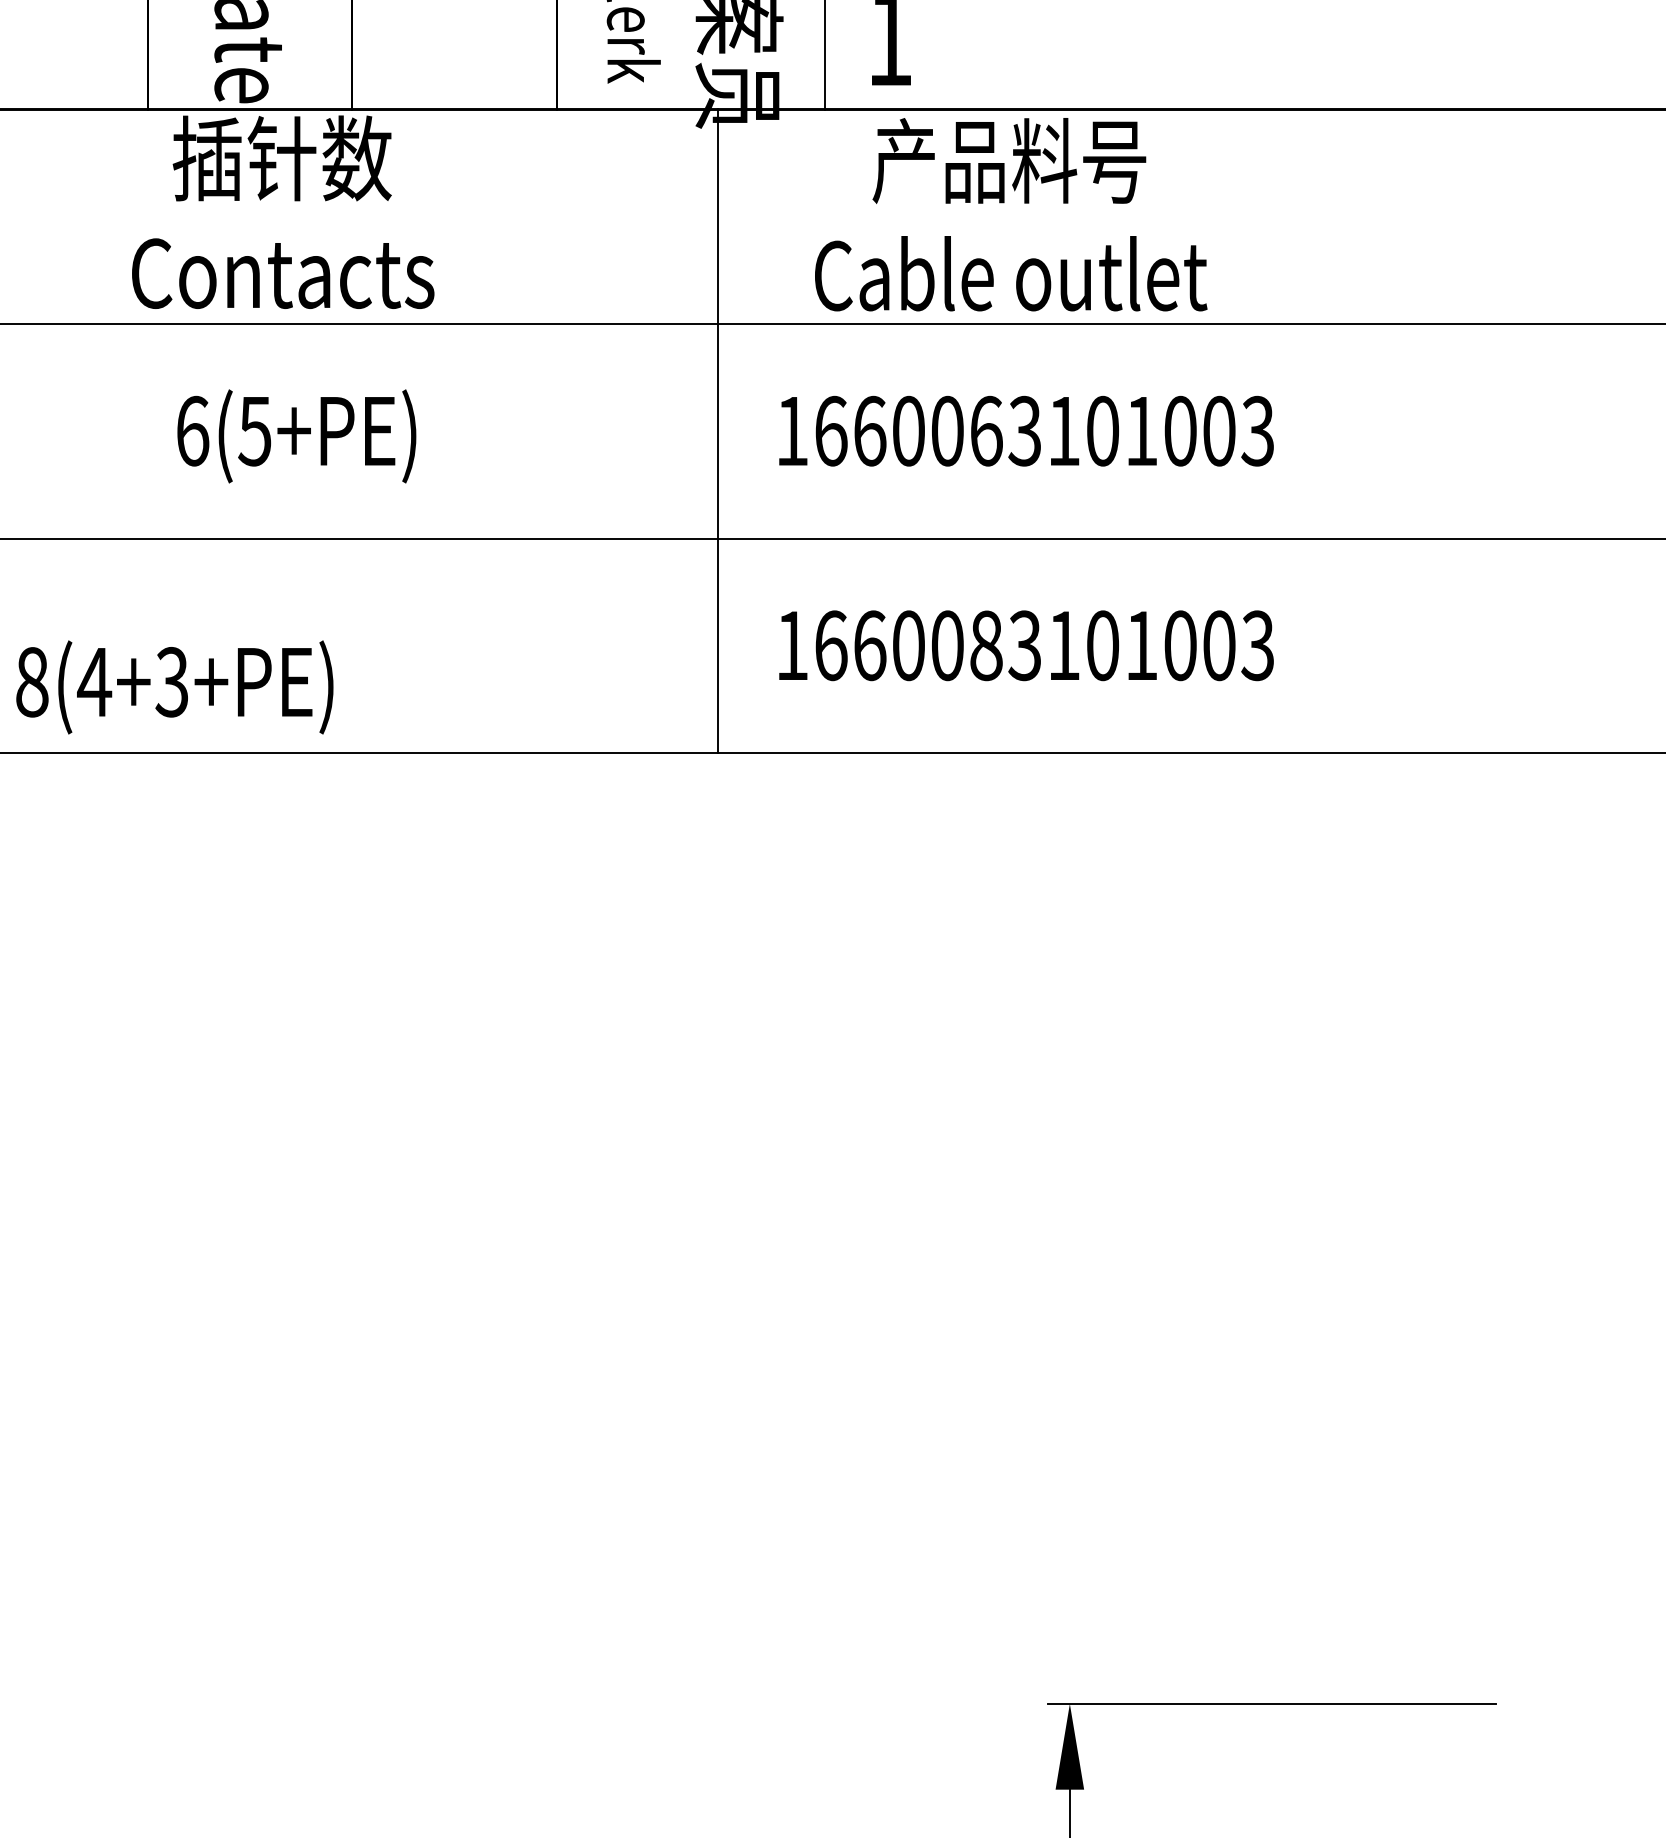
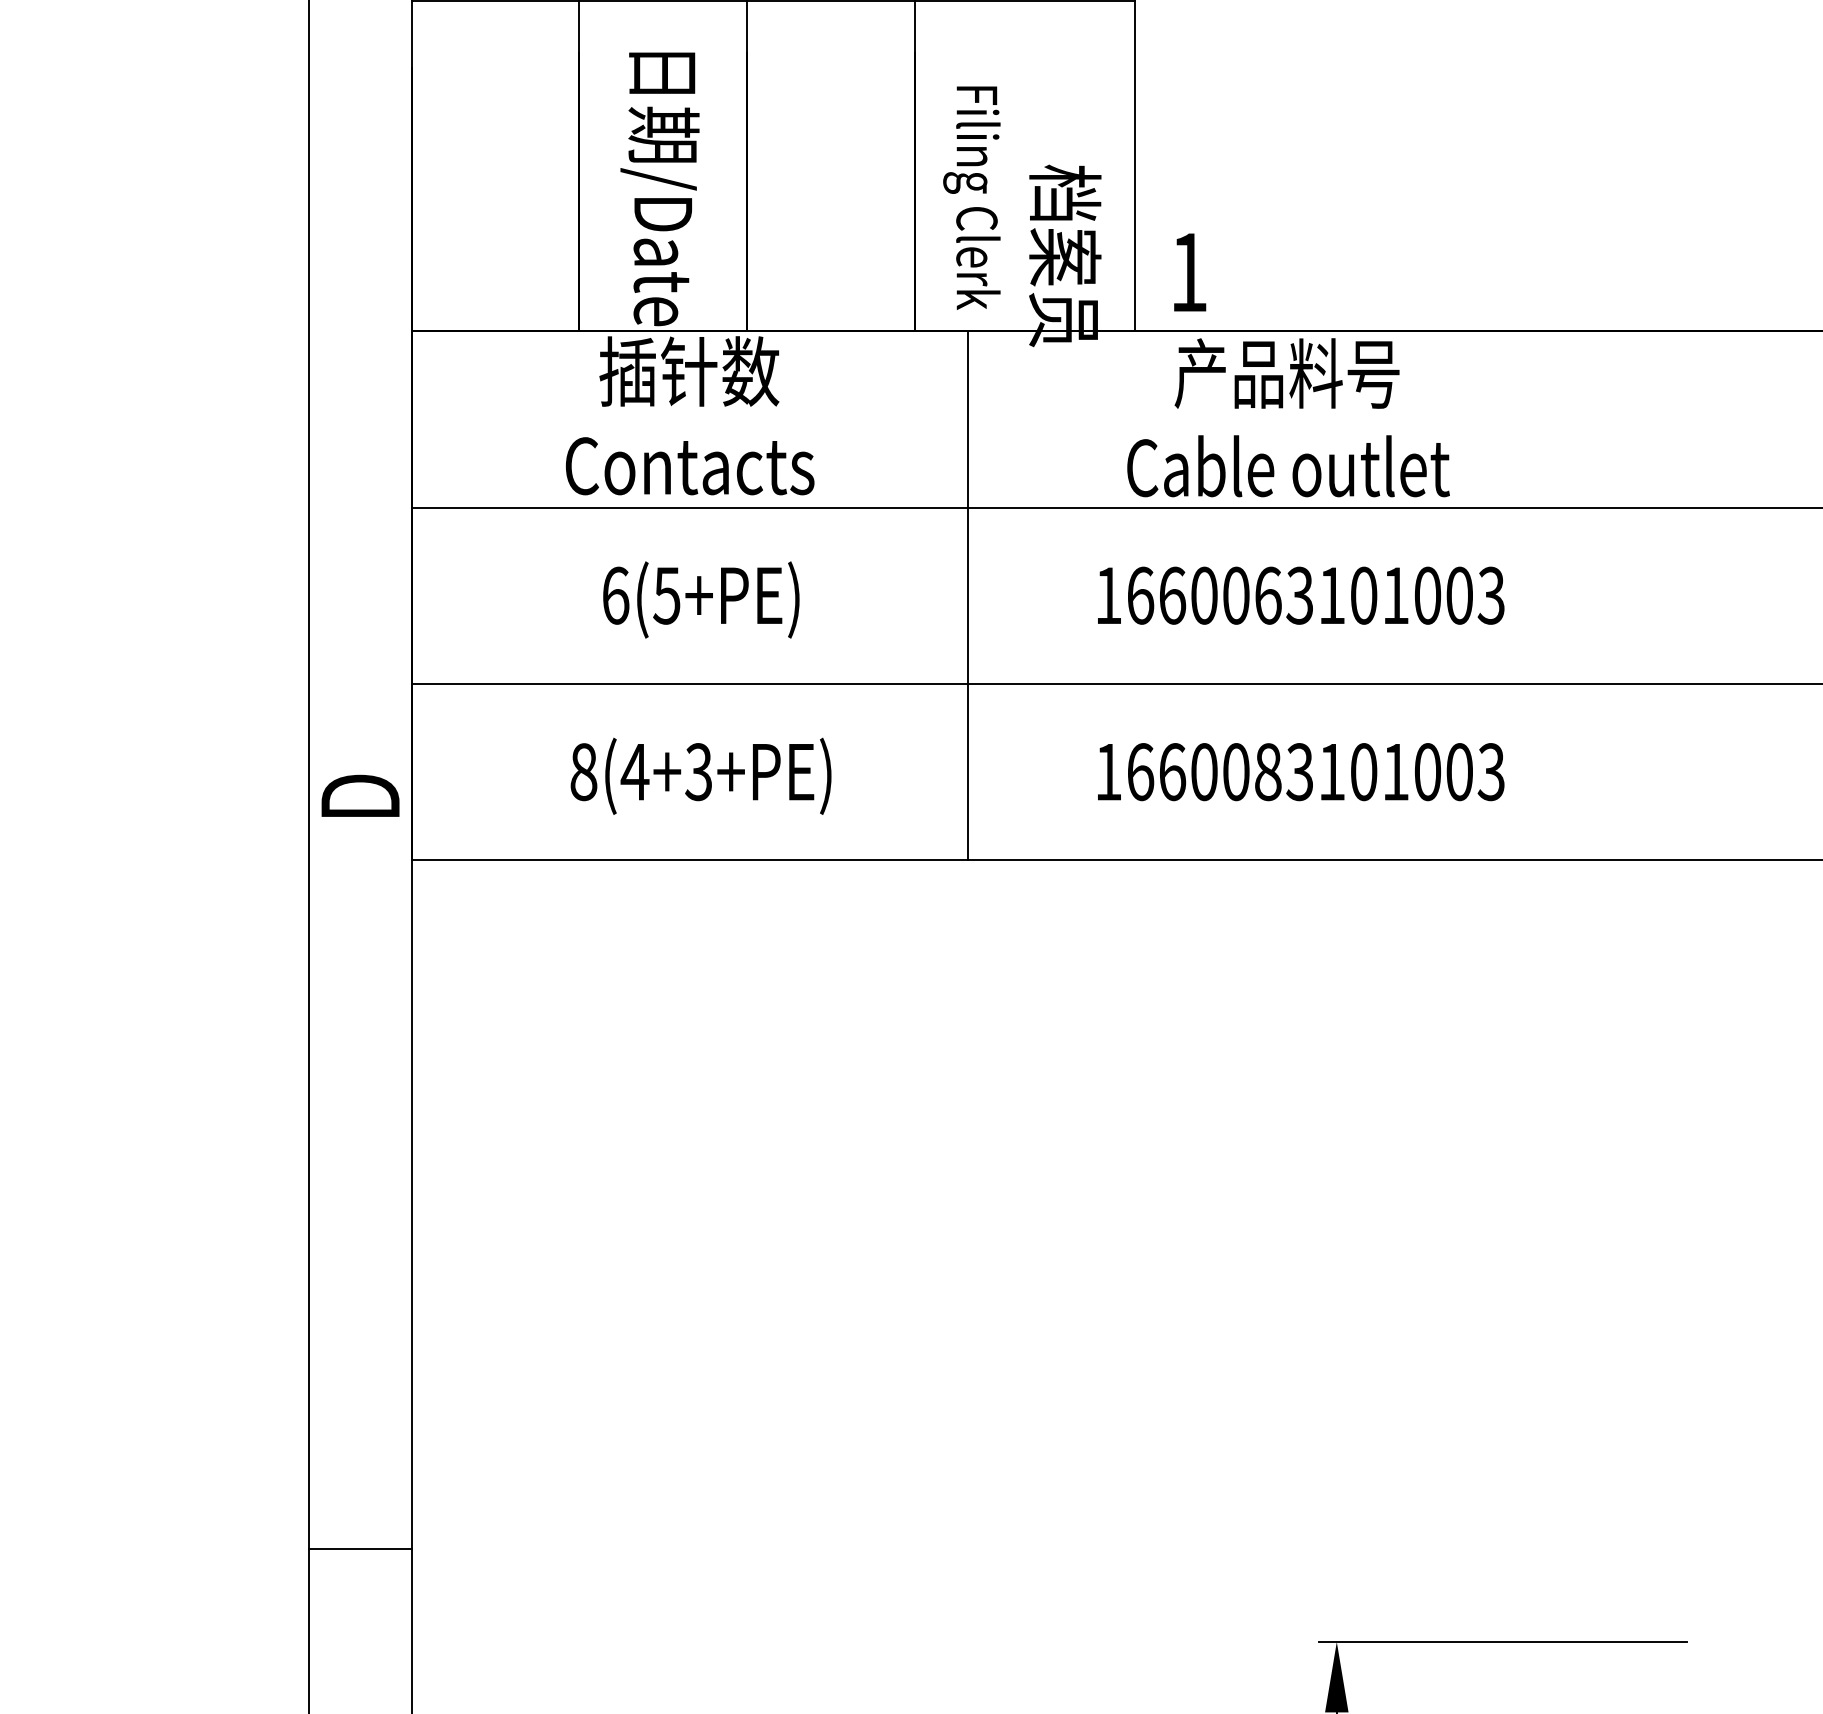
line: (717, 430) -> (967, 595), moved
text: (174, 686) -> (700, 775), moved

